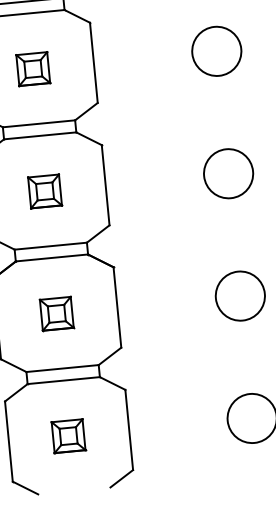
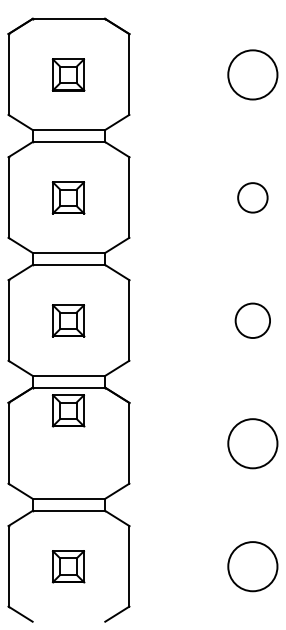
circle: (216, 51) -> (252, 197), size x0.6
circle: (228, 173) -> (252, 320), size x0.7
part: (56, 313) -> (68, 410), moved

